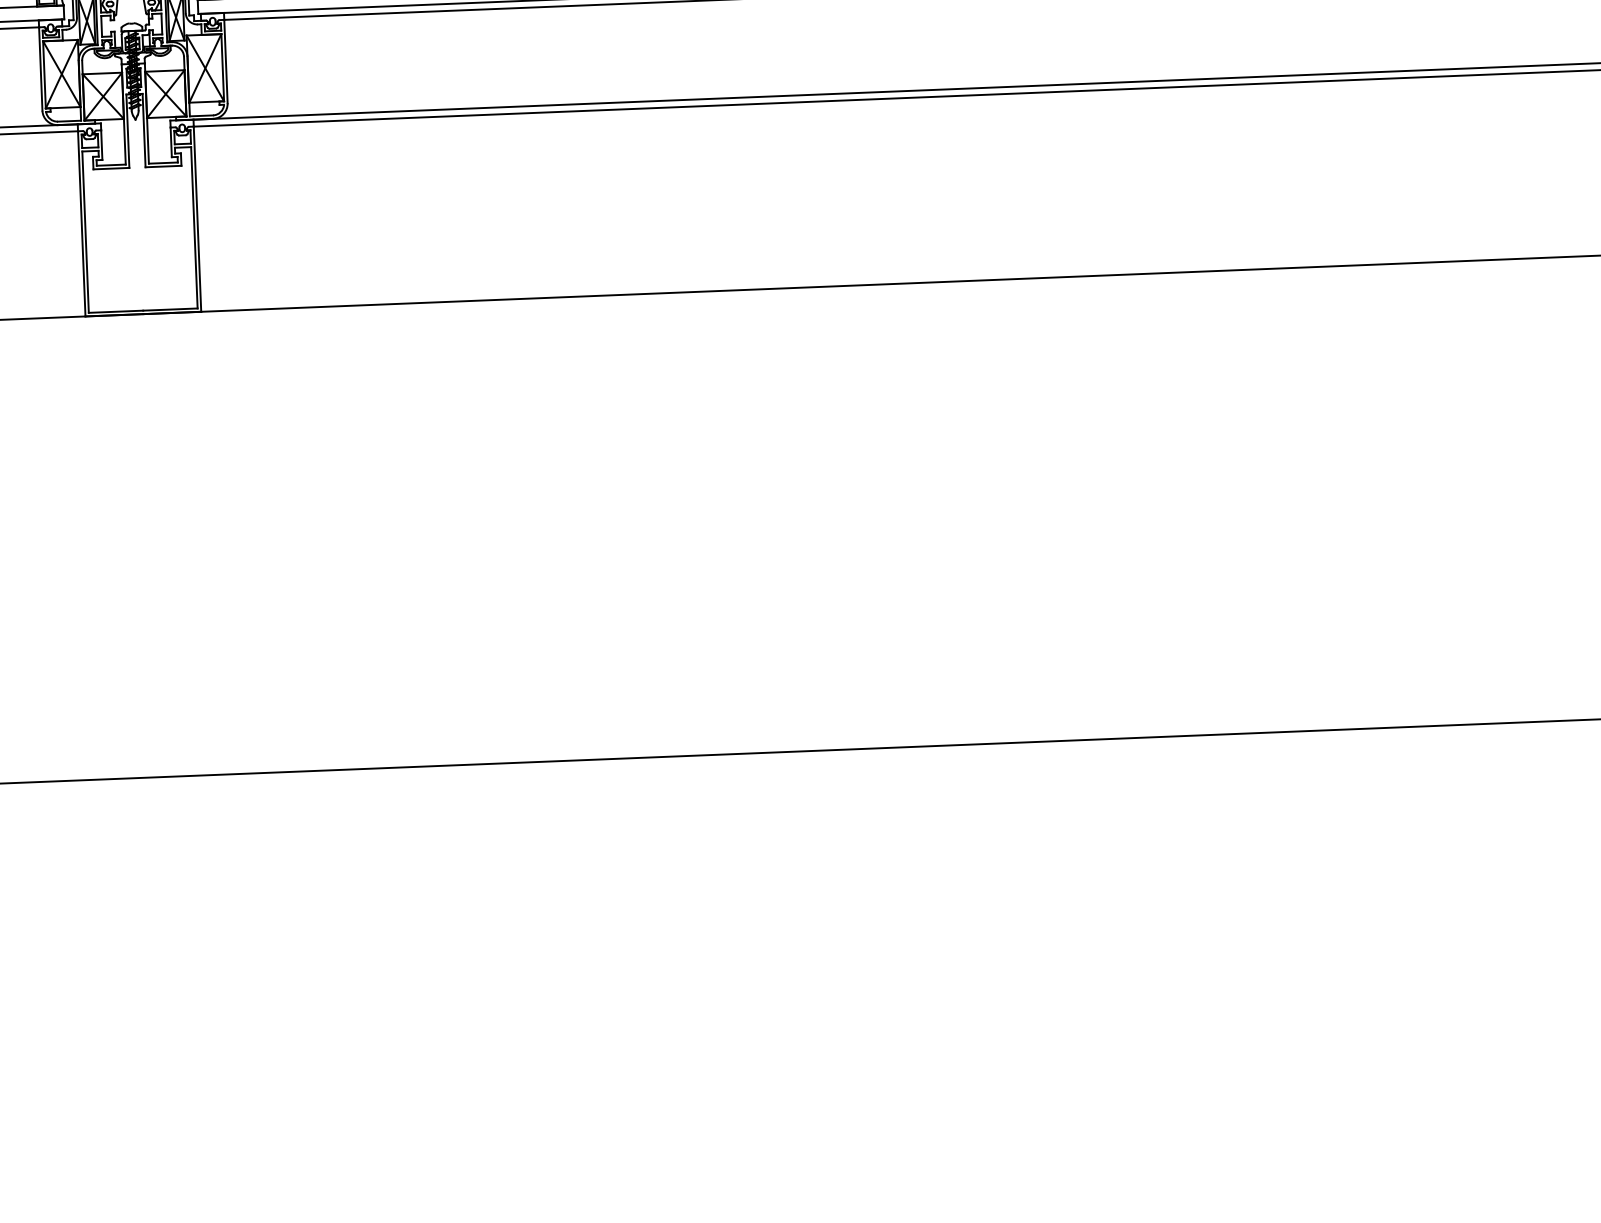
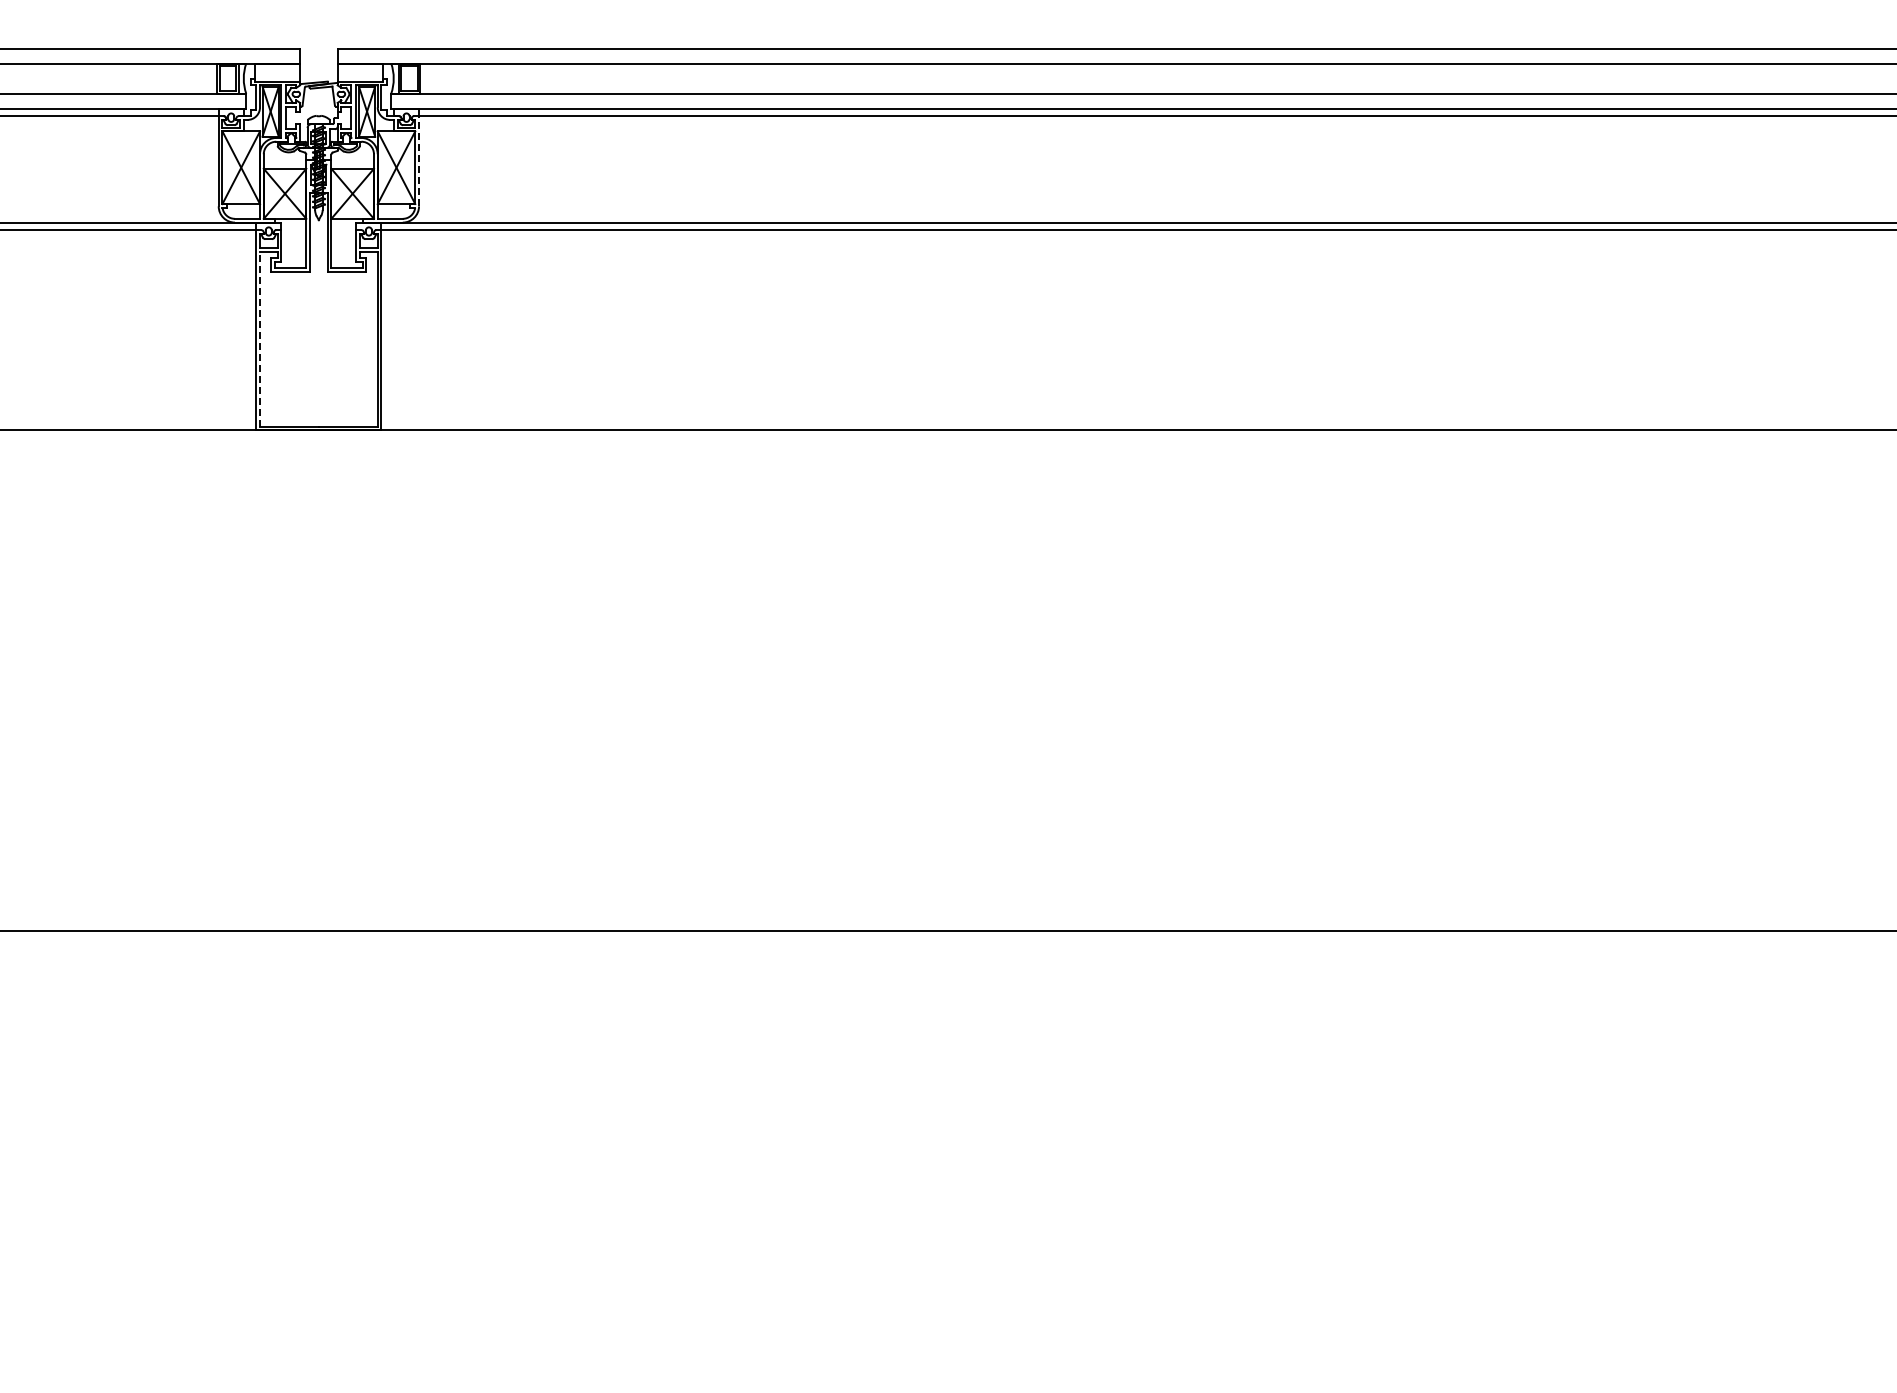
line: (226, 60) -> (419, 160), solid -> dashed
line: (85, 231) -> (260, 338), solid -> dashed

